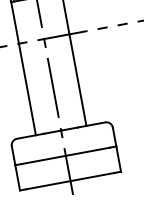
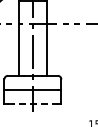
line: (69, 181) -> (32, 104), solid -> dashed

